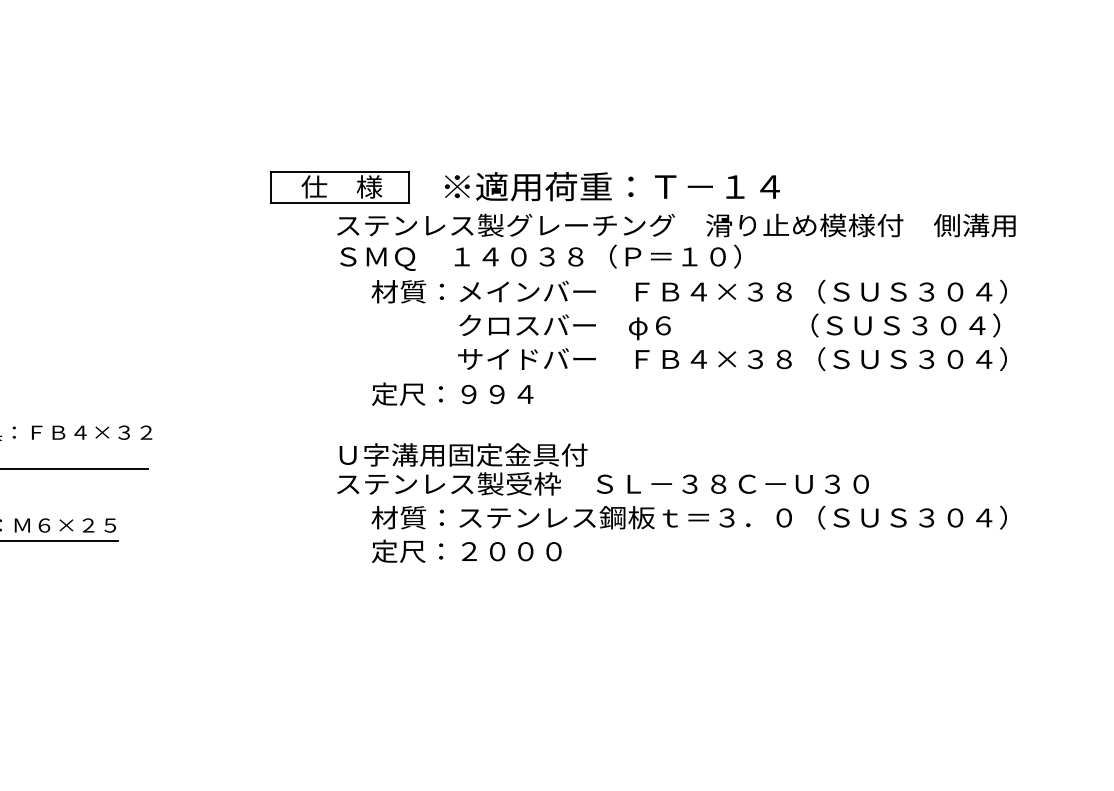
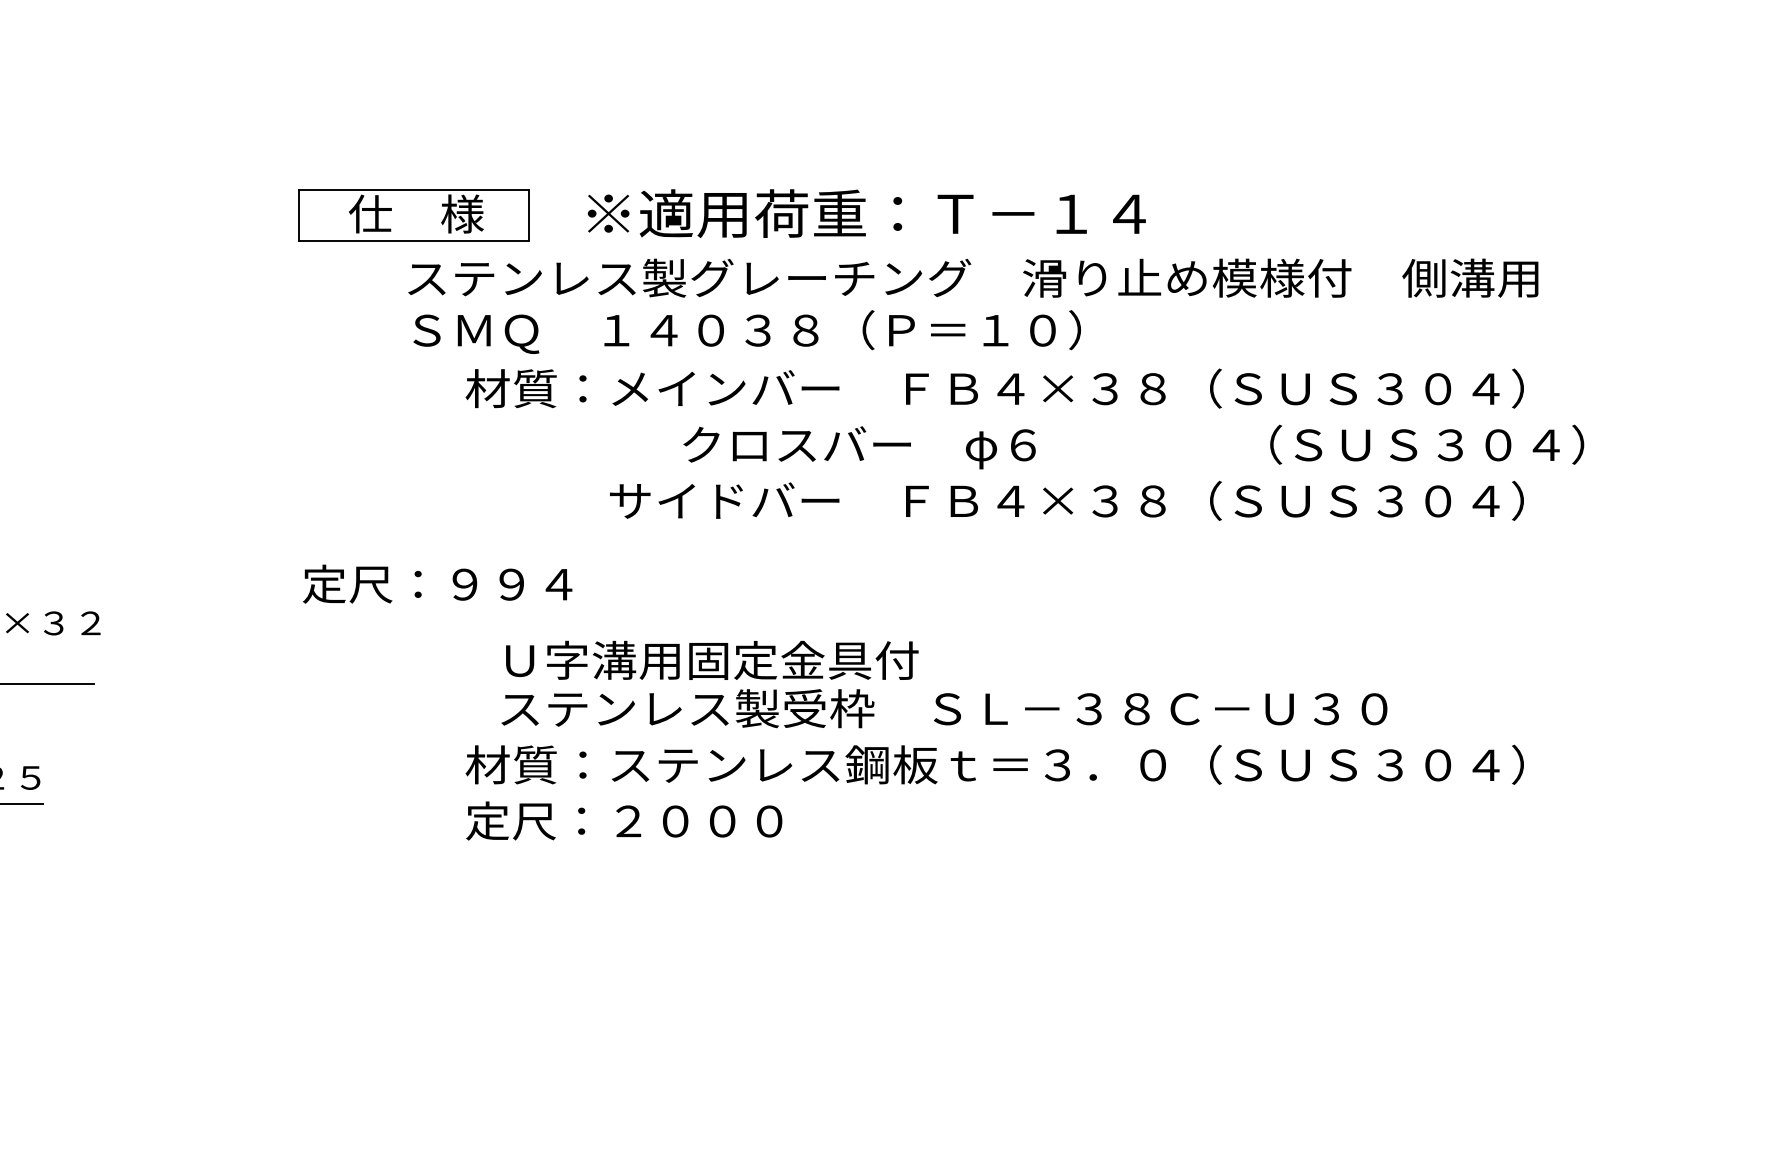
text: (729, 326) -> (1133, 446), moved
text: (452, 393) -> (437, 583), moved
text: (602, 469) -> (943, 684), moved

